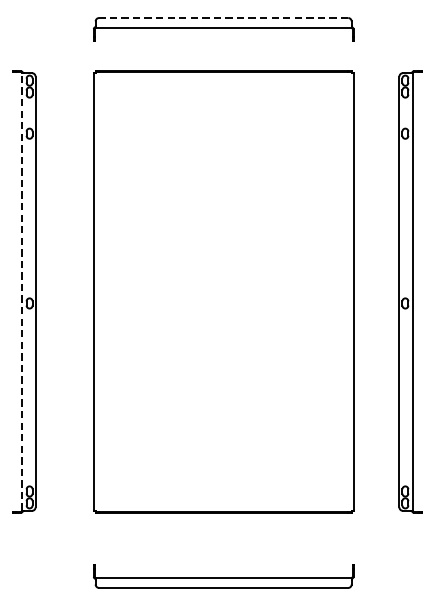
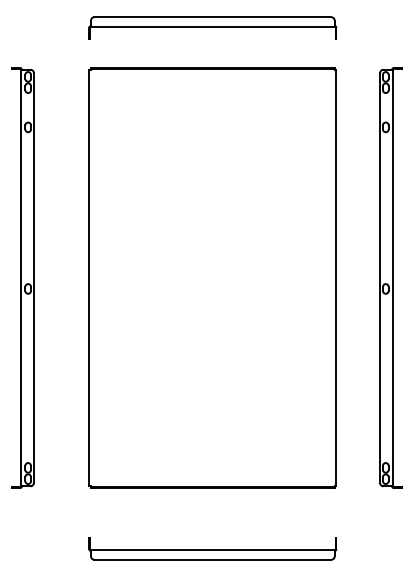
line: (223, 18) -> (212, 17), dashed -> solid
line: (21, 291) -> (20, 277), dashed -> solid

